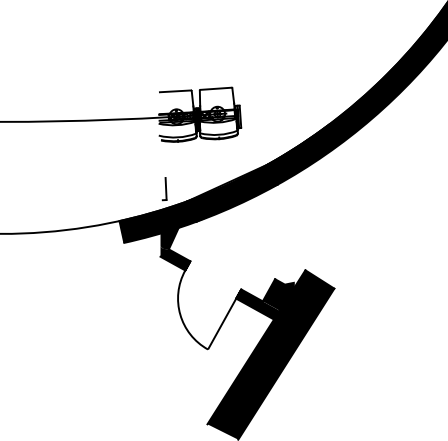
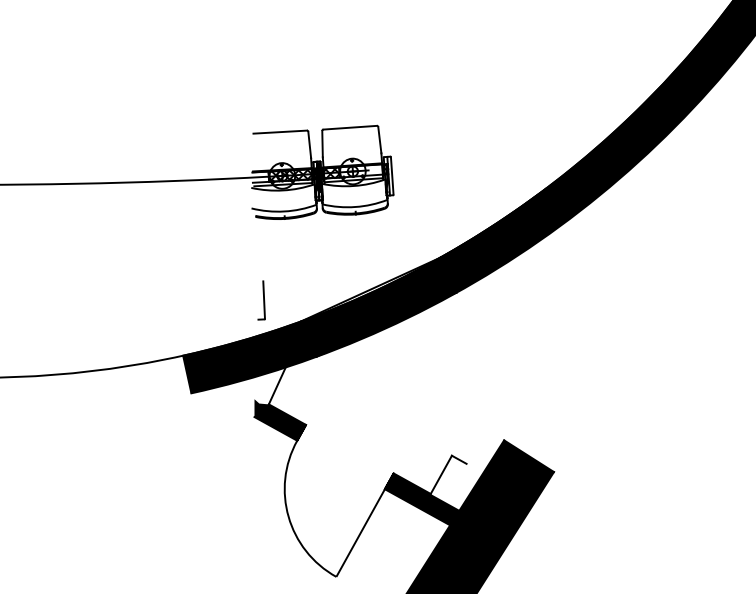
fill: (169, 238) -> (269, 385), removed
fill: (278, 294) -> (457, 482), removed

